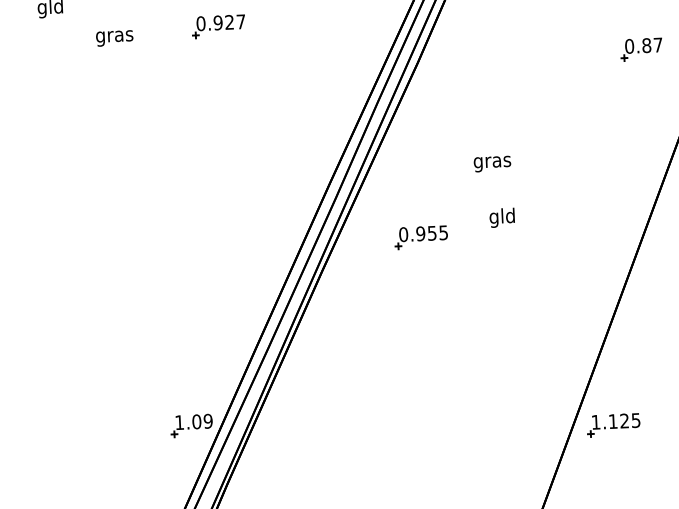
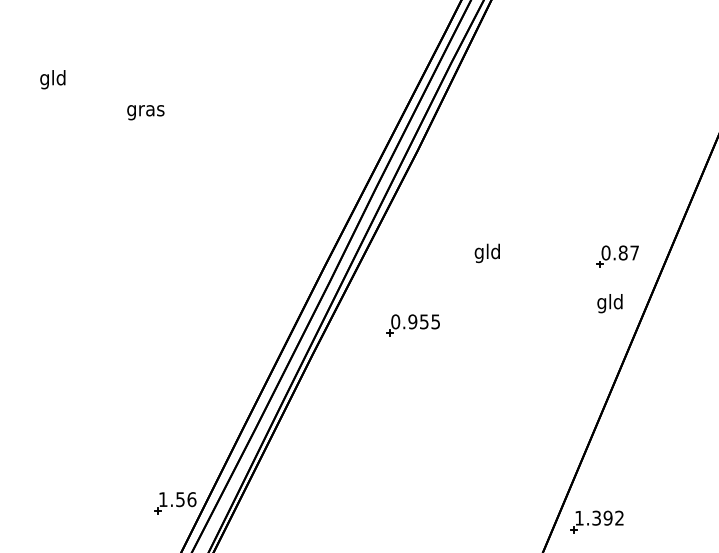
part: (217, 26) -> (219, 105), removed
text: (114, 38) -> (145, 112), moved
part: (641, 49) -> (617, 256), moved
text: (492, 162) -> (487, 253), gras -> gld
text: (501, 217) -> (609, 303), moved
text: (624, 420) -> (607, 517), 1.125 -> 1.392
text: (202, 421) -> (186, 499), 1.09 -> 1.56

